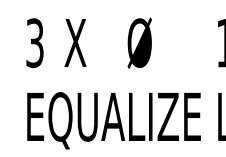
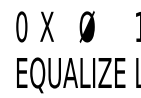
text: (34, 42) -> (21, 26), 3 -> 0

